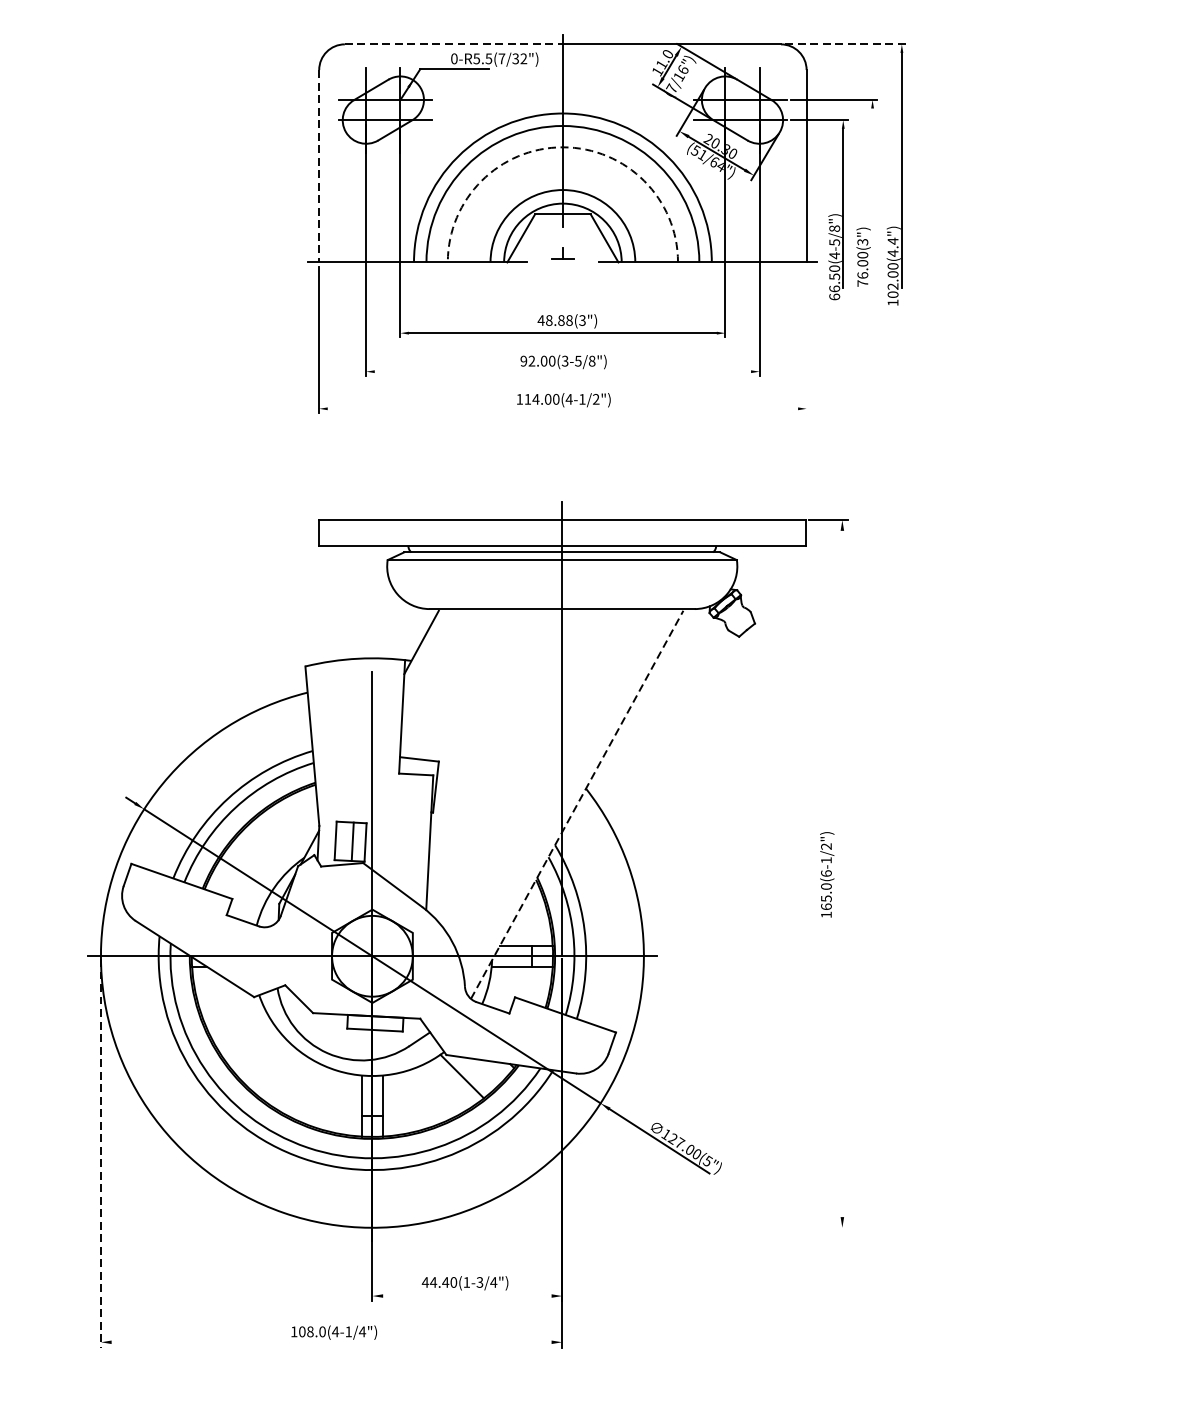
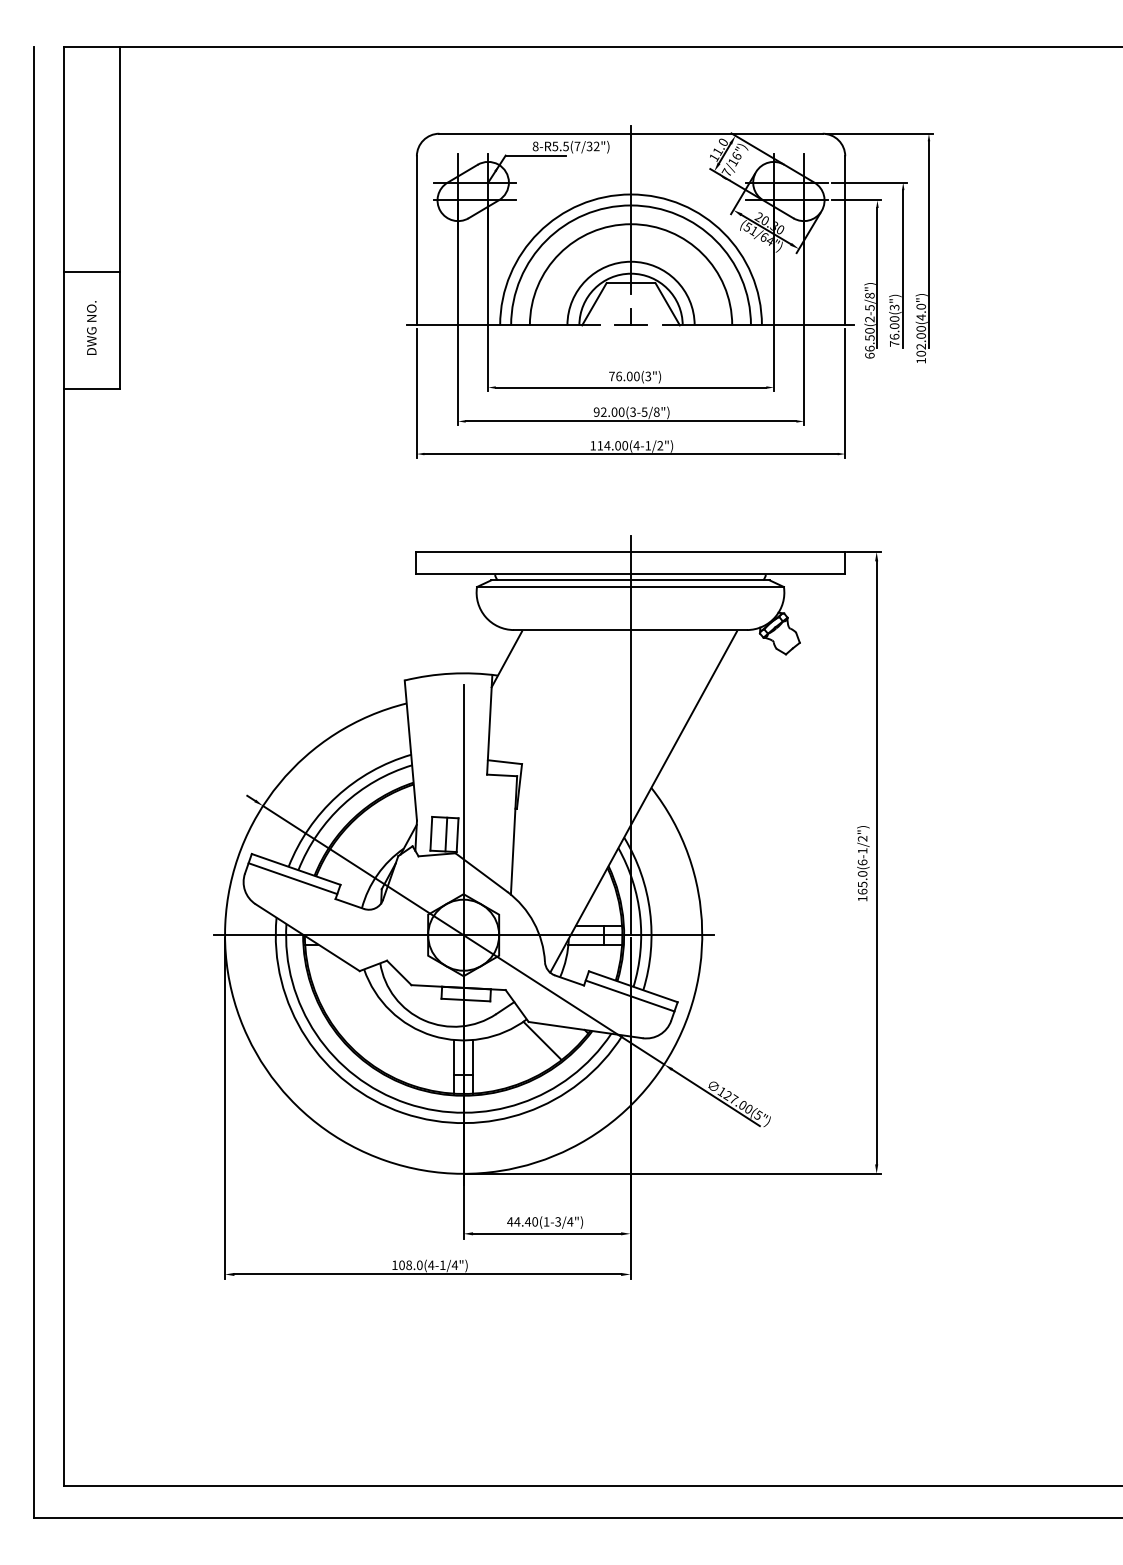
line: (454, 44) -> (535, 133), dashed -> solid
line: (846, 44) -> (880, 133), dashed -> solid
text: (454, 58) -> (535, 146), 0-R5.5(7/32") -> 8-R5.5(7/32")
arc: (563, 147) -> (631, 224), dashed -> solid
line: (318, 165) -> (416, 240), dashed -> solid
line: (872, 197) -> (903, 268), added
text: (893, 240) -> (921, 306), 102.00(4.4") -> 102.00(4.0")
part: (562, 252) -> (630, 316), size x1.67
text: (834, 255) -> (869, 319), 66.50(4-5/8") -> 66.50(2-5/8")
text: (554, 320) -> (623, 376), 48.88(3") -> 76.00(3")
line: (806, 339) -> (845, 393), added
line: (562, 371) -> (630, 421), added
line: (562, 409) -> (630, 454), added
line: (577, 804) -> (643, 801), dashed -> solid
line: (842, 873) -> (876, 862), added
line: (177, 891) -> (292, 878), added
line: (561, 1024) -> (629, 995), added
line: (101, 1153) -> (225, 1108), dashed -> solid
line: (611, 1227) -> (673, 1173), added
line: (467, 1295) -> (547, 1233), added
line: (331, 1342) -> (427, 1274), added

